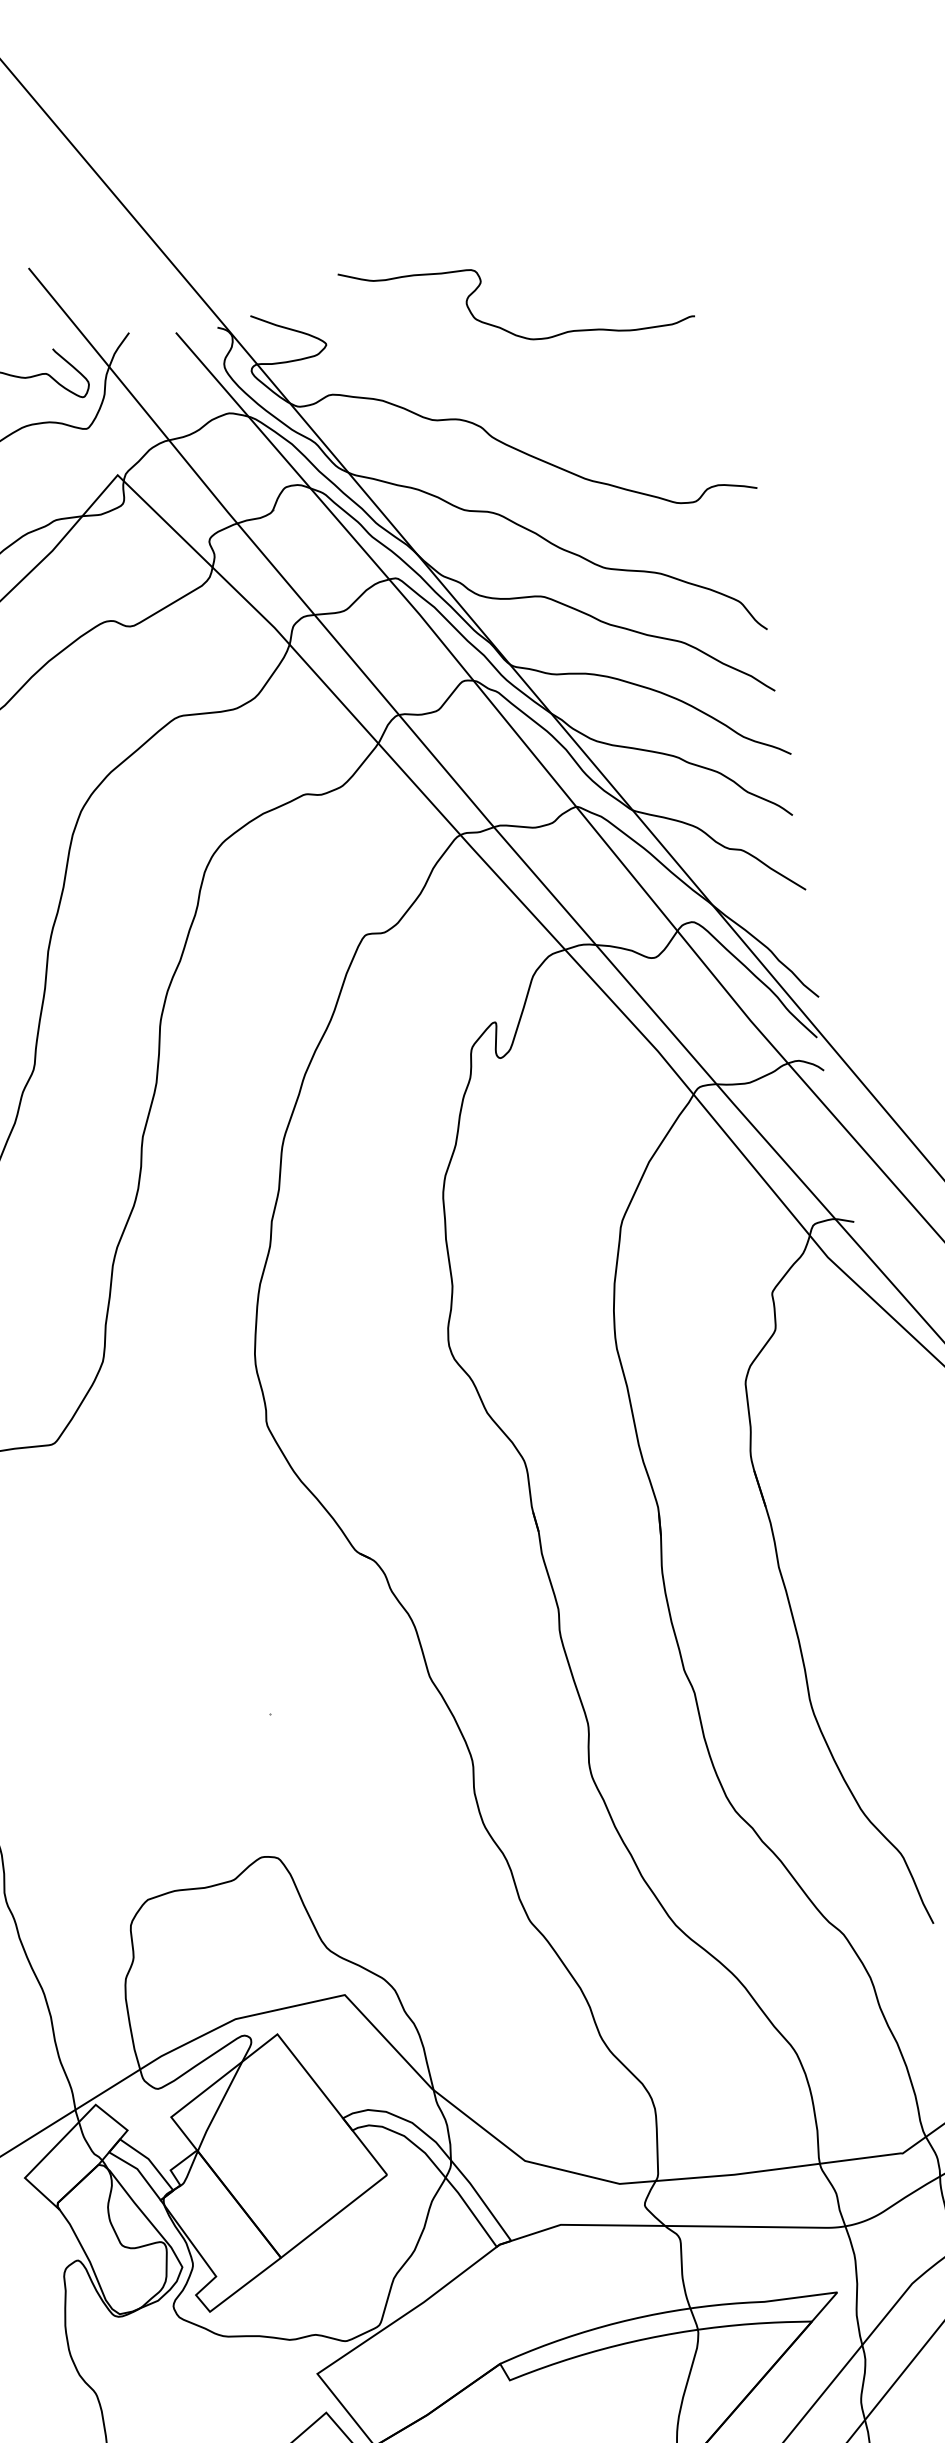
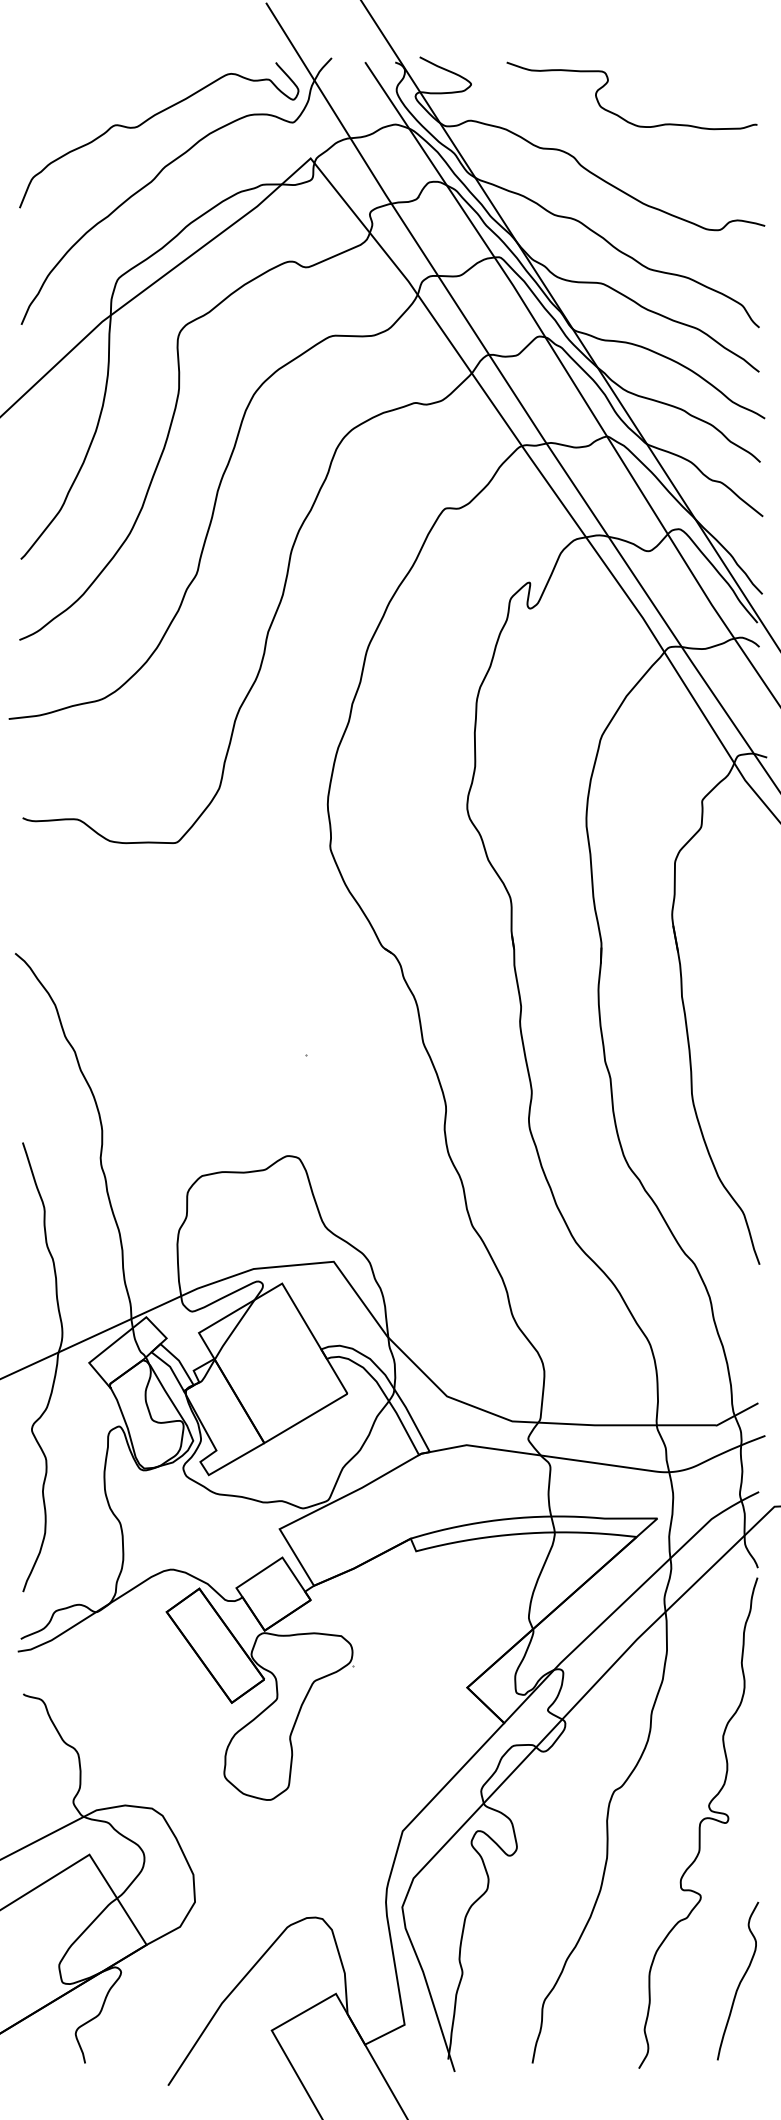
curve: (501, 326) -> (618, 114), moved

